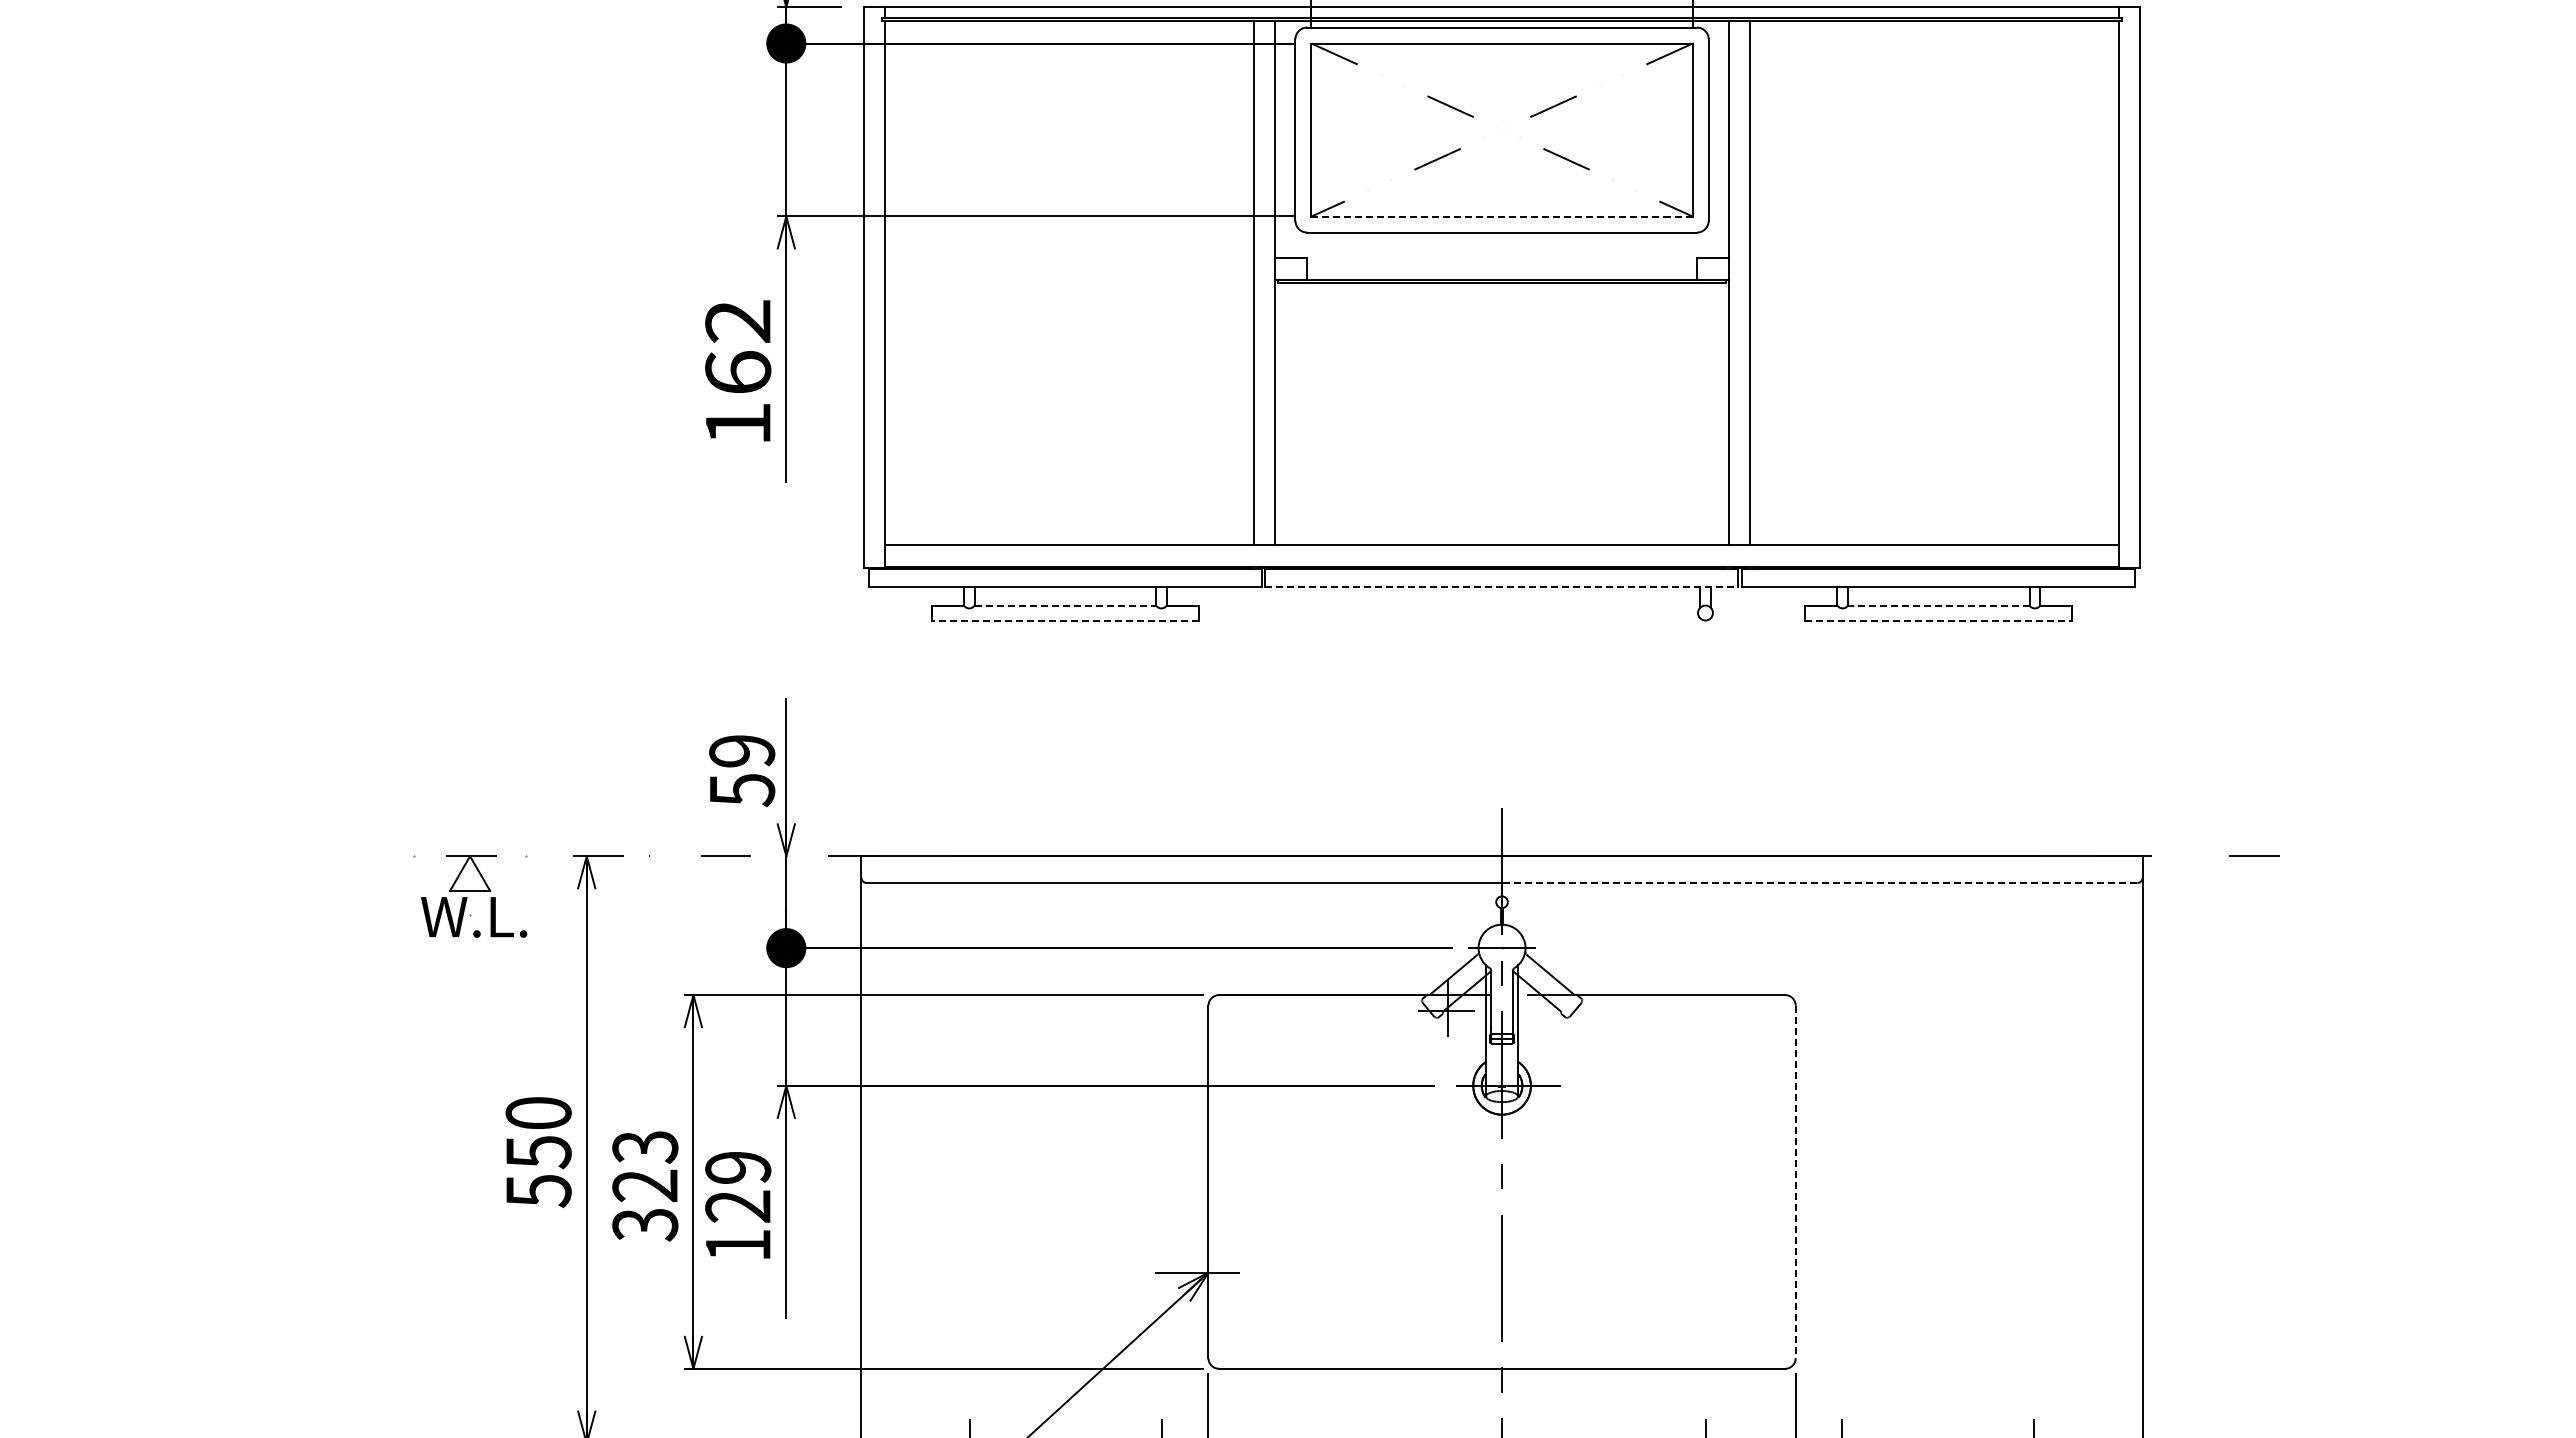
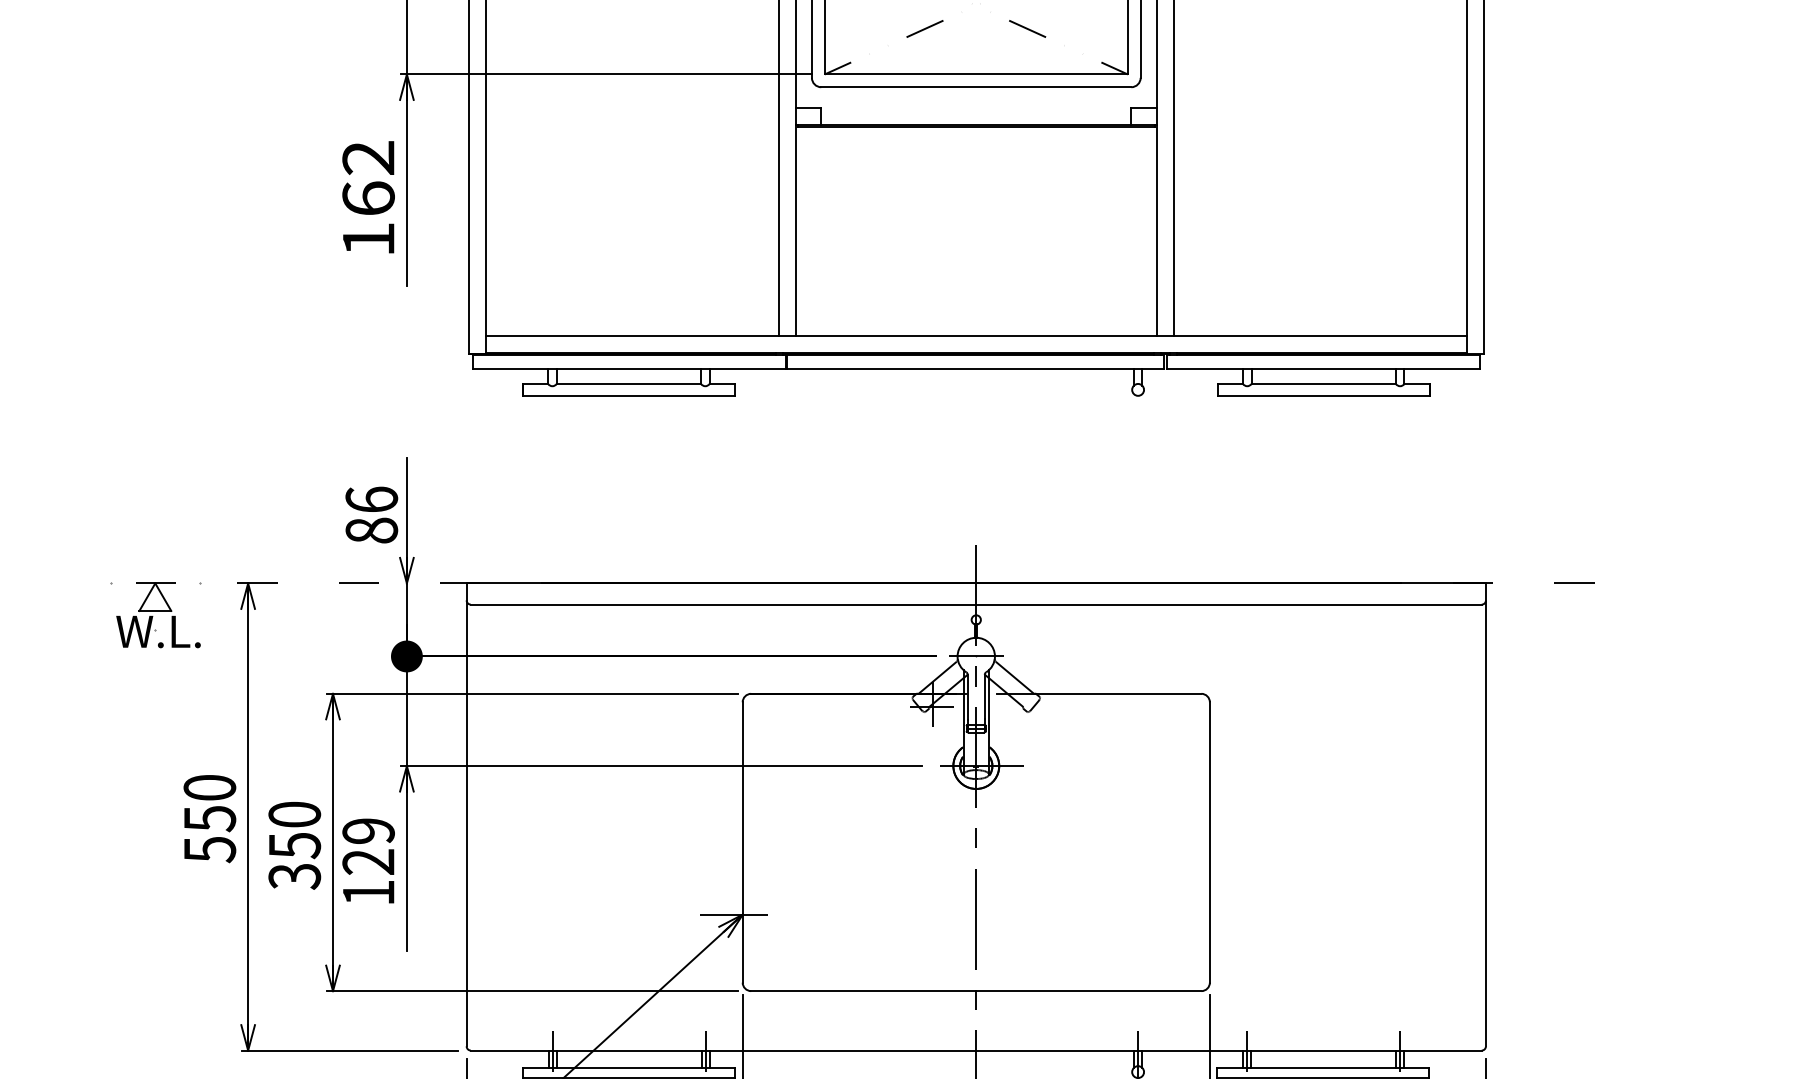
line: (1502, 216) -> (976, 74), dashed -> solid
line: (1501, 587) -> (975, 369), dashed -> solid
line: (1065, 605) -> (628, 383), dashed -> solid
line: (1938, 605) -> (1323, 383), dashed -> solid
line: (1064, 620) -> (628, 395), dashed -> solid
line: (1939, 620) -> (1324, 395), dashed -> solid
text: (742, 770) -> (372, 515), 59 -> 86
line: (1819, 882) -> (1228, 604), dashed -> solid
text: (645, 1166) -> (294, 830), 323 -> 350
line: (1795, 1182) -> (1209, 842), dashed -> solid

